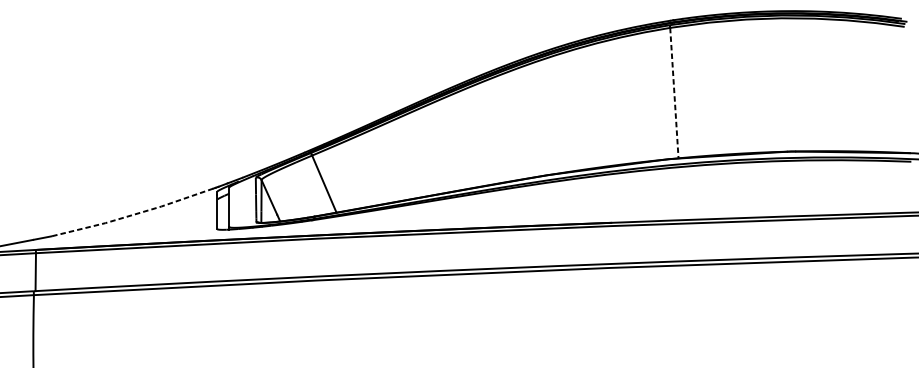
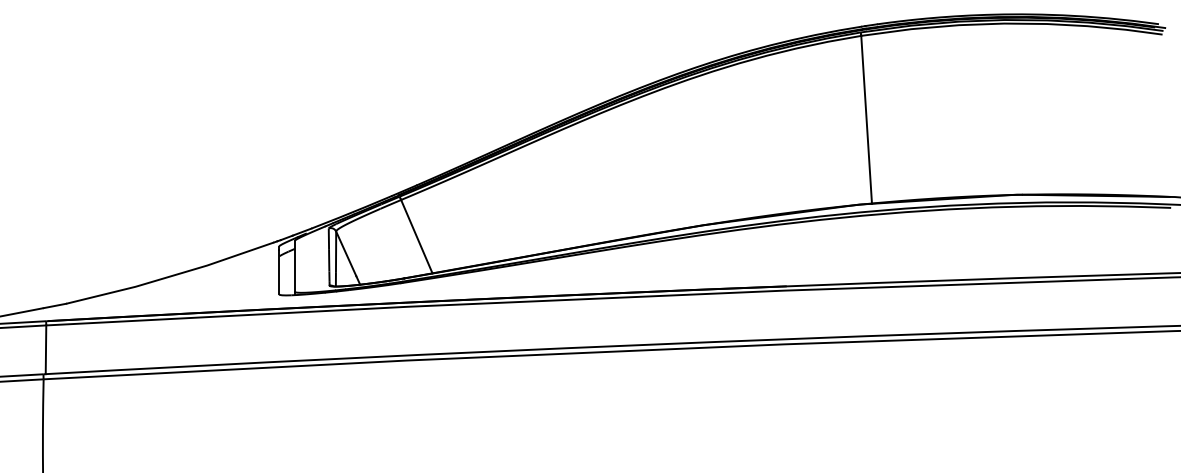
line: (674, 93) -> (866, 120), dashed -> solid
line: (133, 215) -> (171, 276), dashed -> solid

